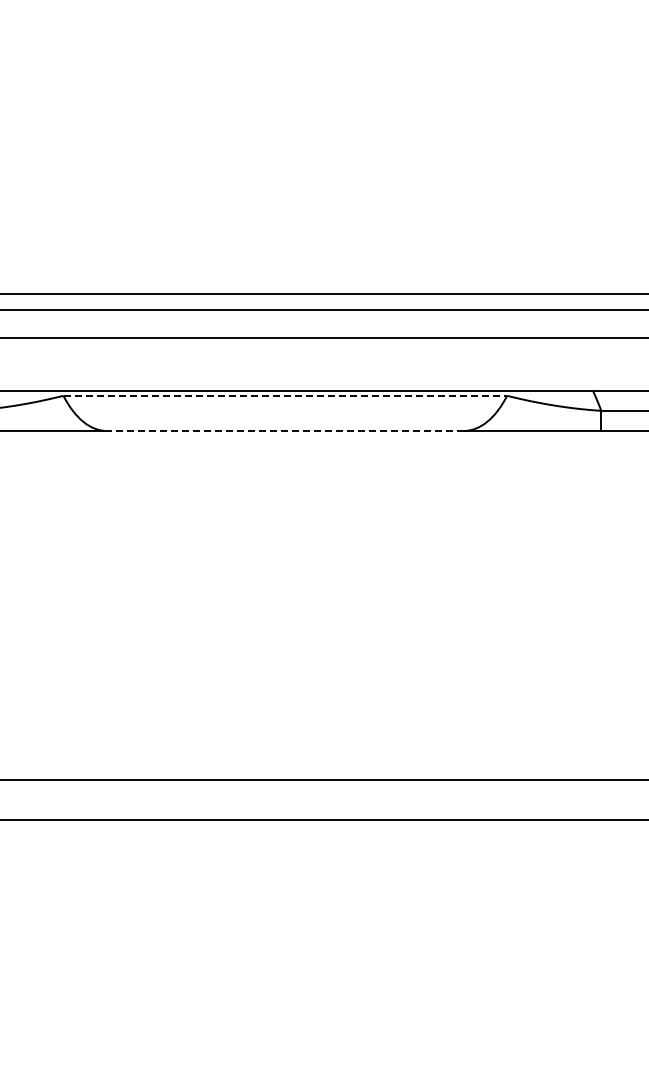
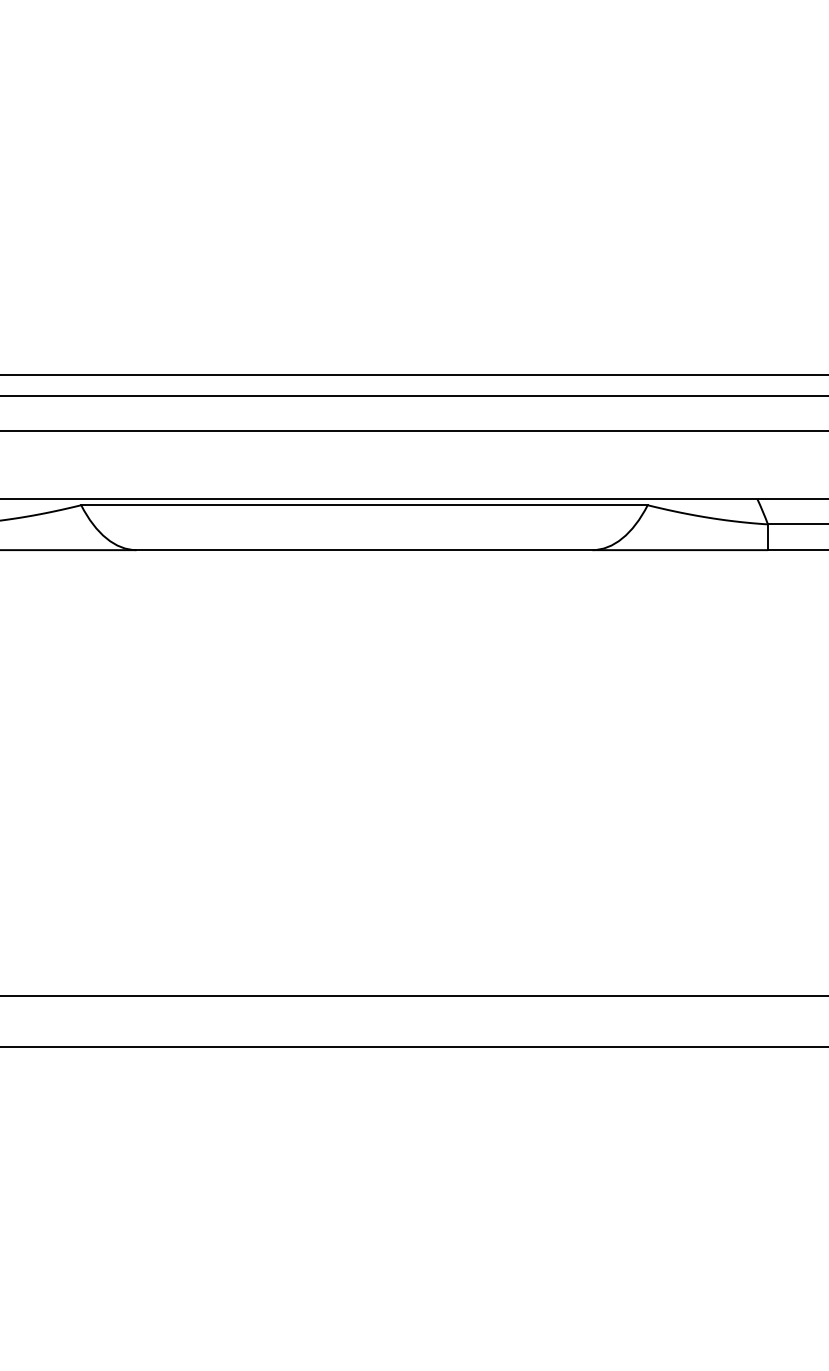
line: (285, 395) -> (364, 504), dashed -> solid
line: (285, 430) -> (364, 549), dashed -> solid

